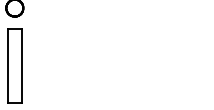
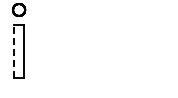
line: (8, 65) -> (14, 50), solid -> dashed

